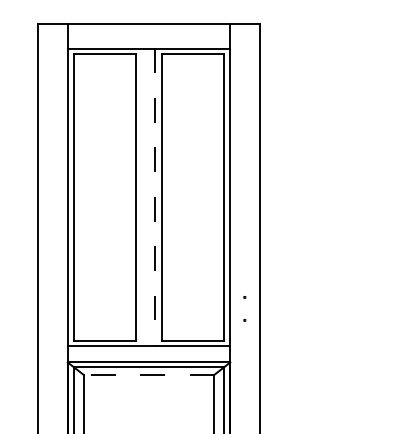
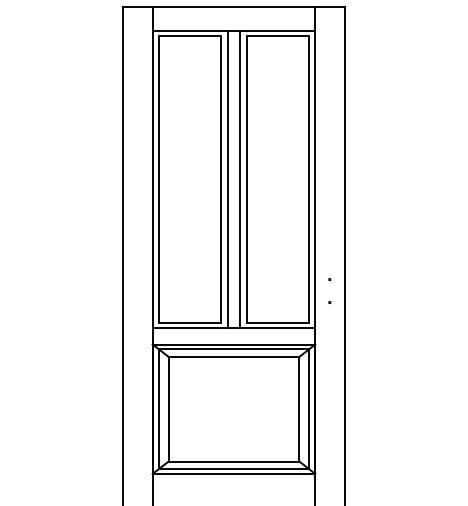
line: (142, 197) -> (227, 179), added
line: (155, 197) -> (240, 179), dashed -> solid
line: (148, 374) -> (233, 356), dashed -> solid

